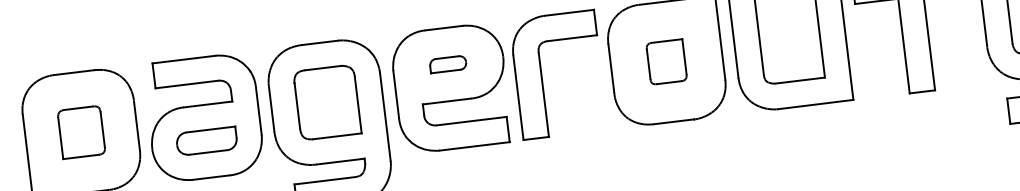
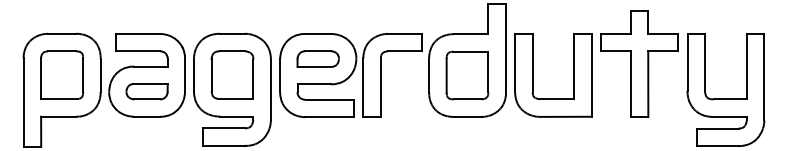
part: (666, 62) -> (467, 75), size x1.67
part: (447, 63) -> (317, 58), size x1.67
part: (81, 131) -> (62, 74), size x1.43

